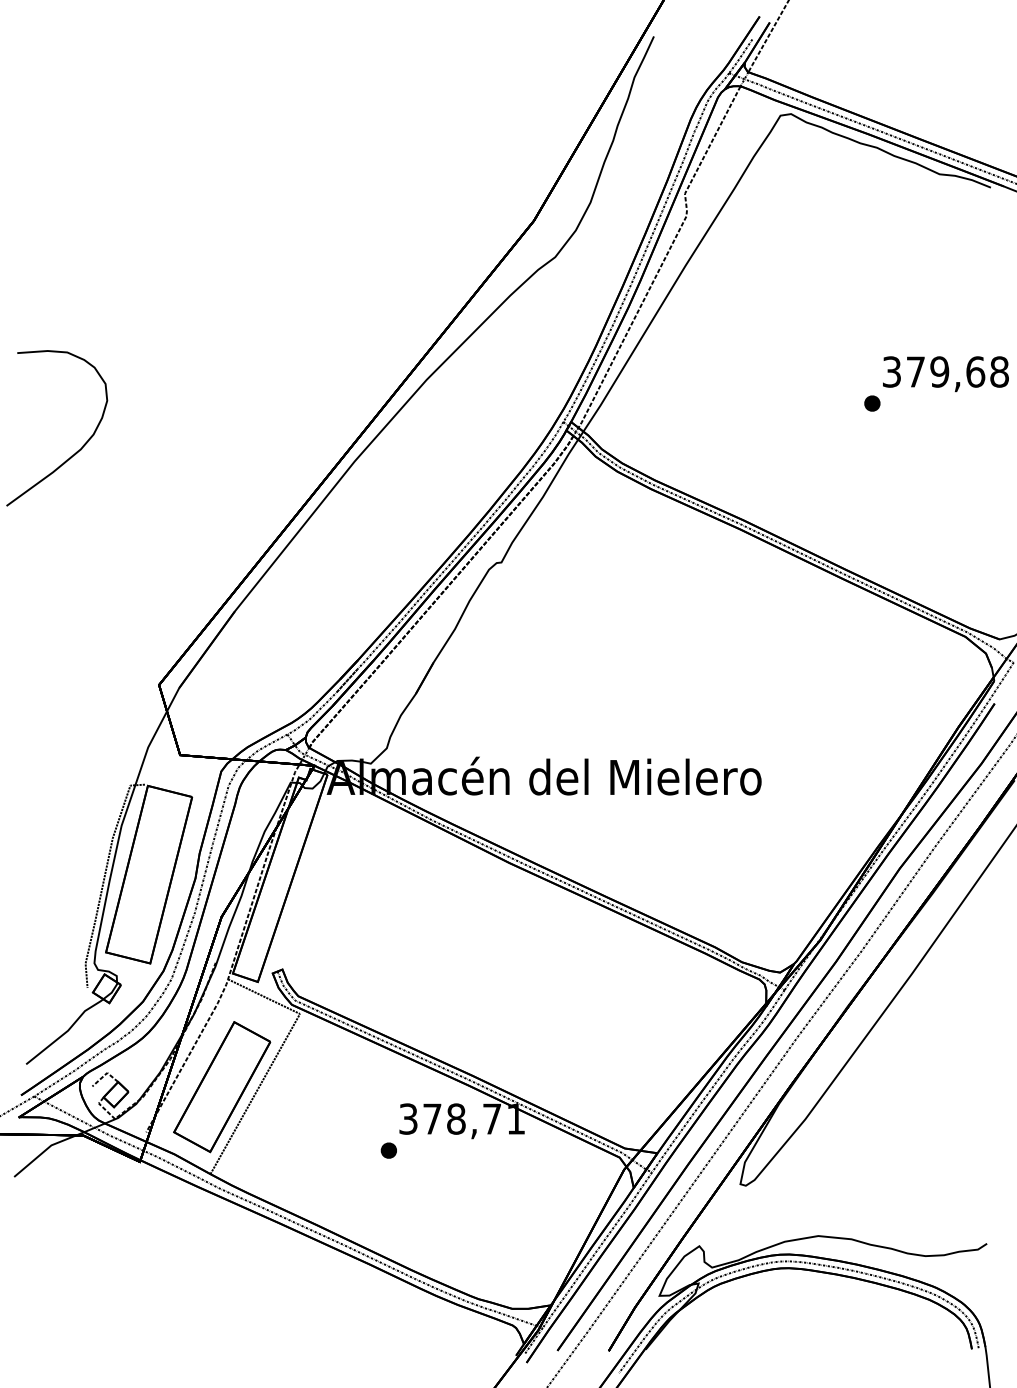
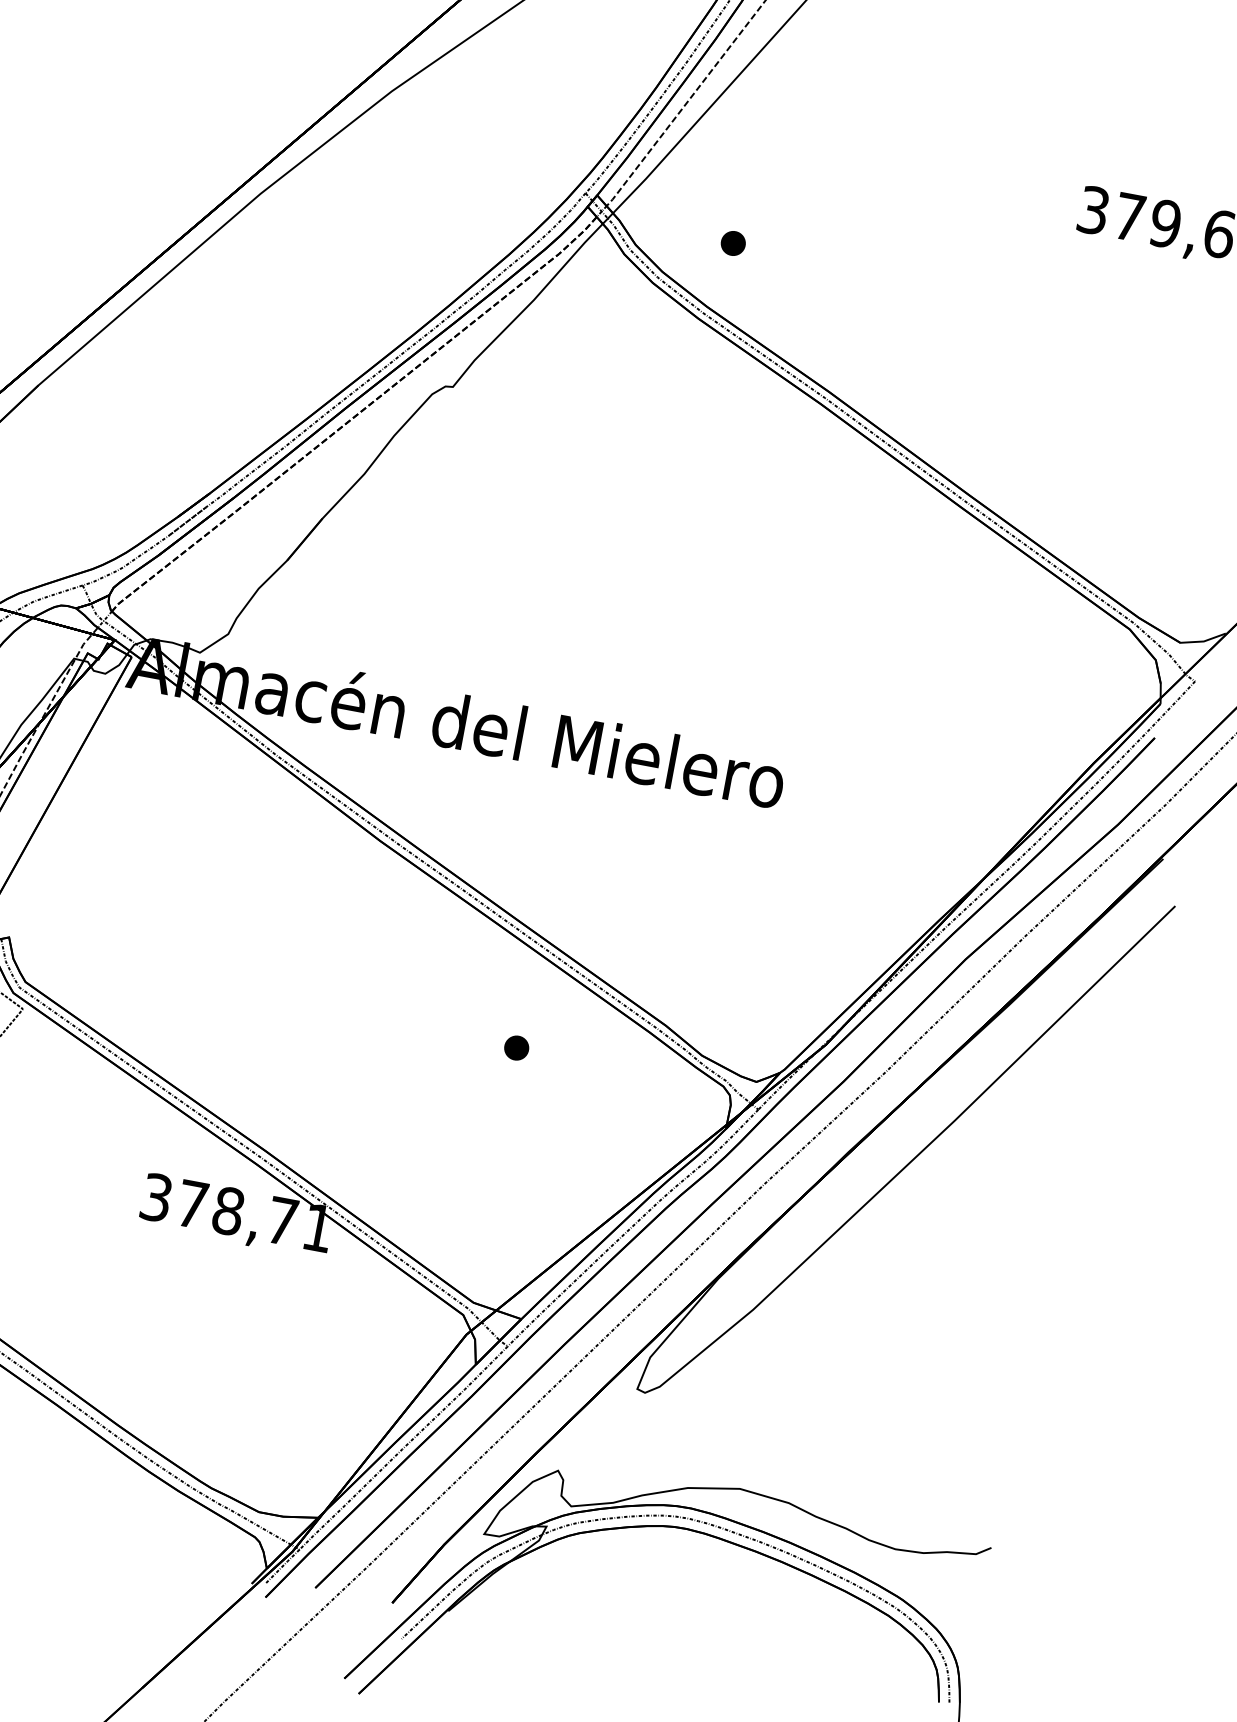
part: (872, 403) -> (733, 243), moved
part: (388, 1150) -> (516, 1047), moved

